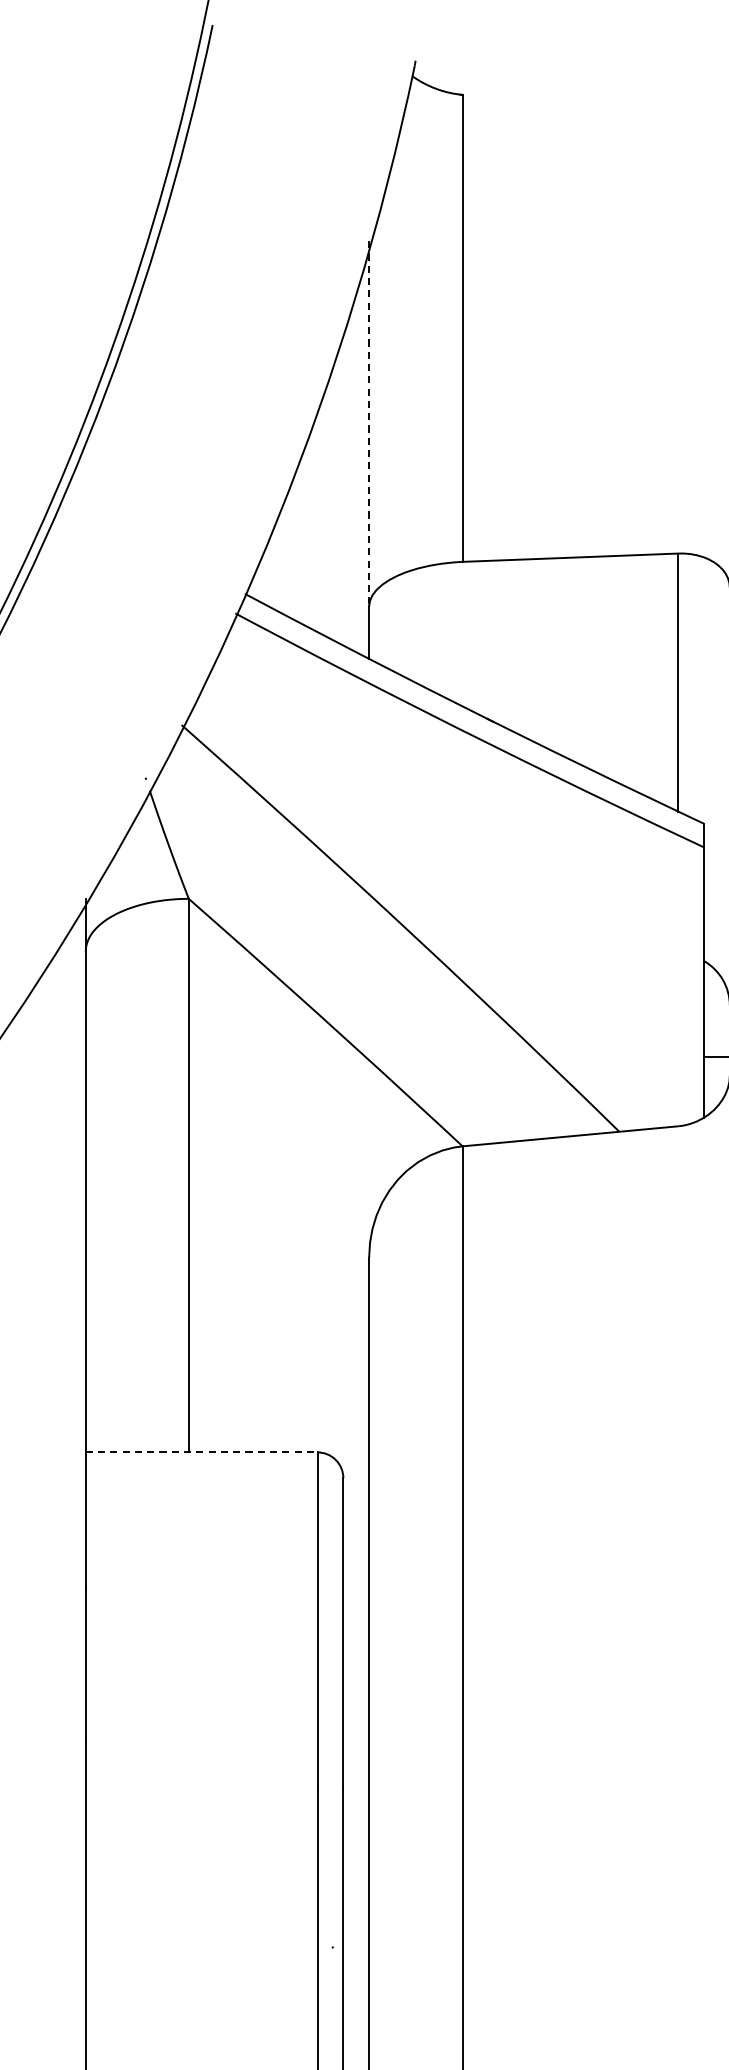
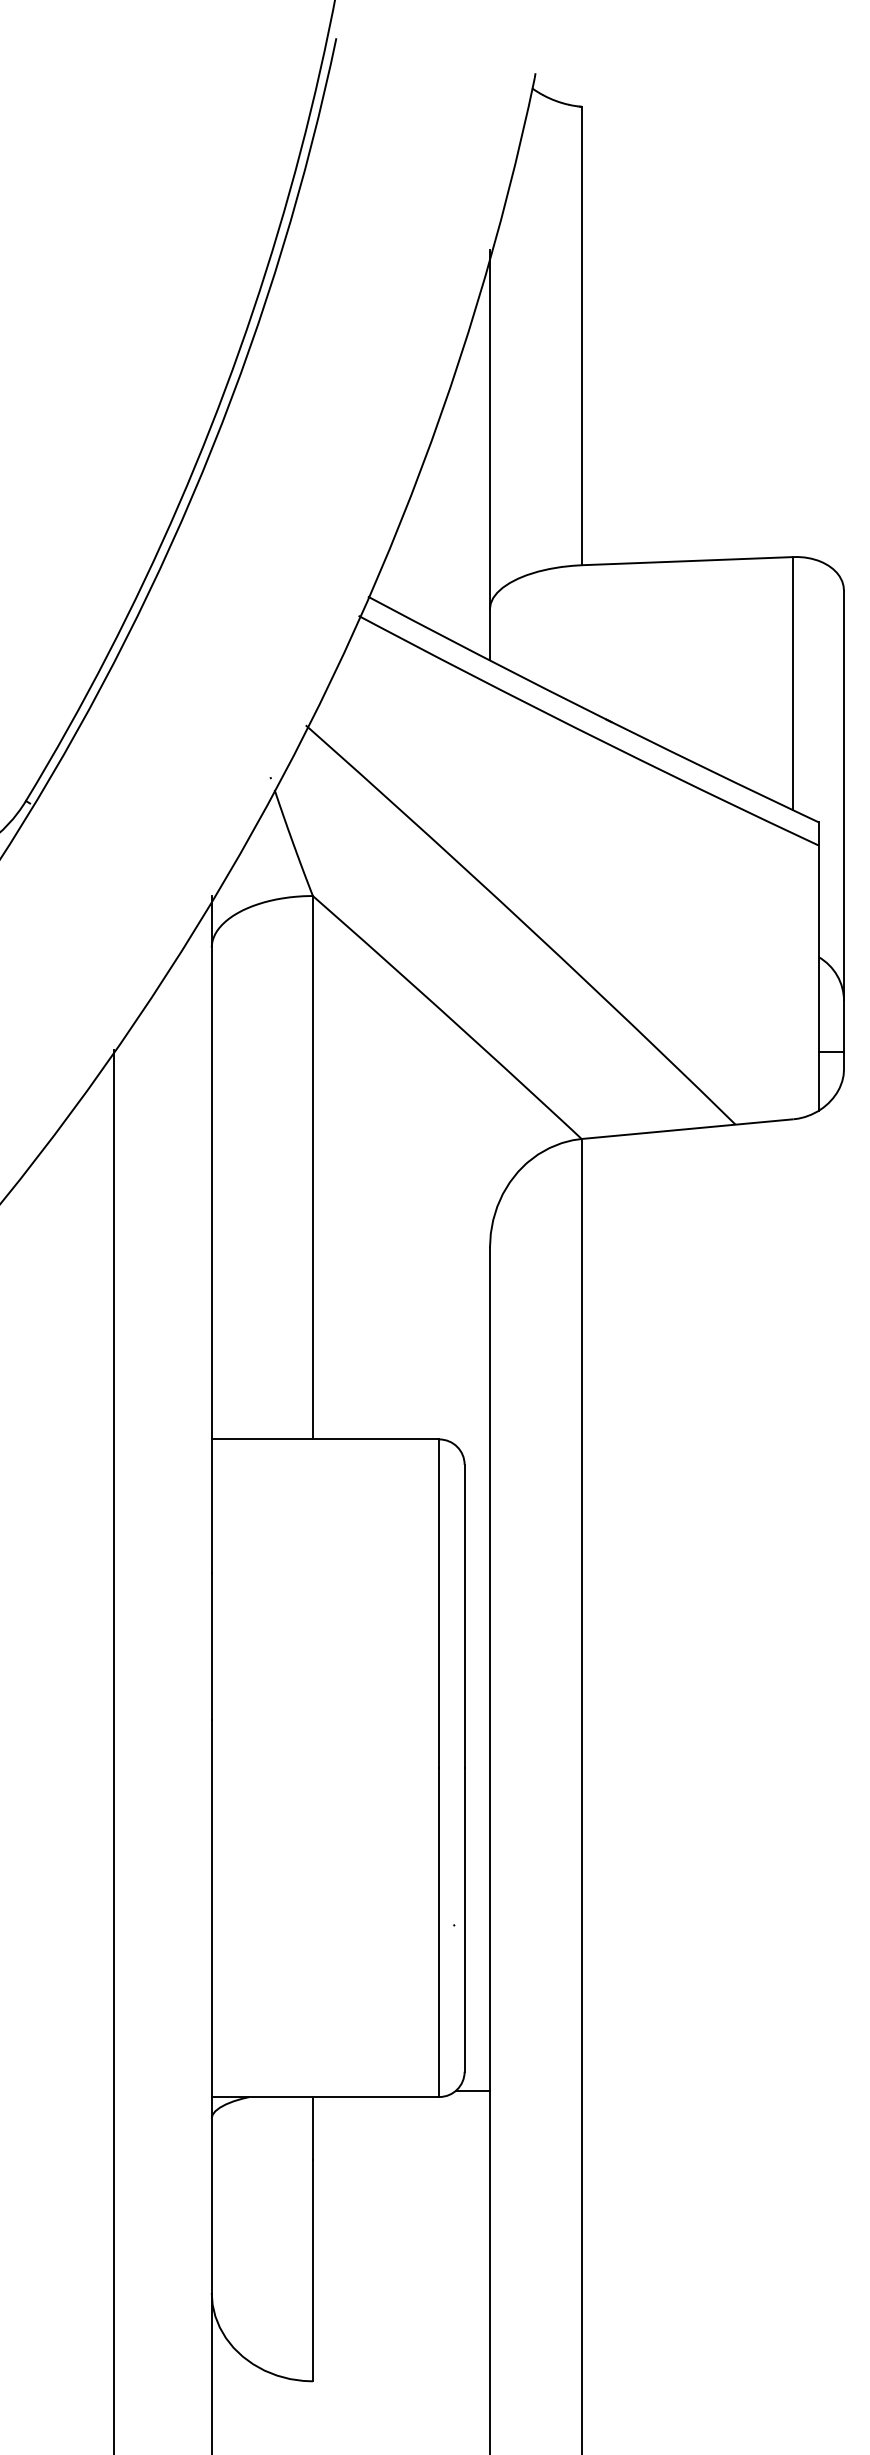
line: (368, 424) -> (489, 430), dashed -> solid
line: (201, 1452) -> (325, 1439), dashed -> solid

